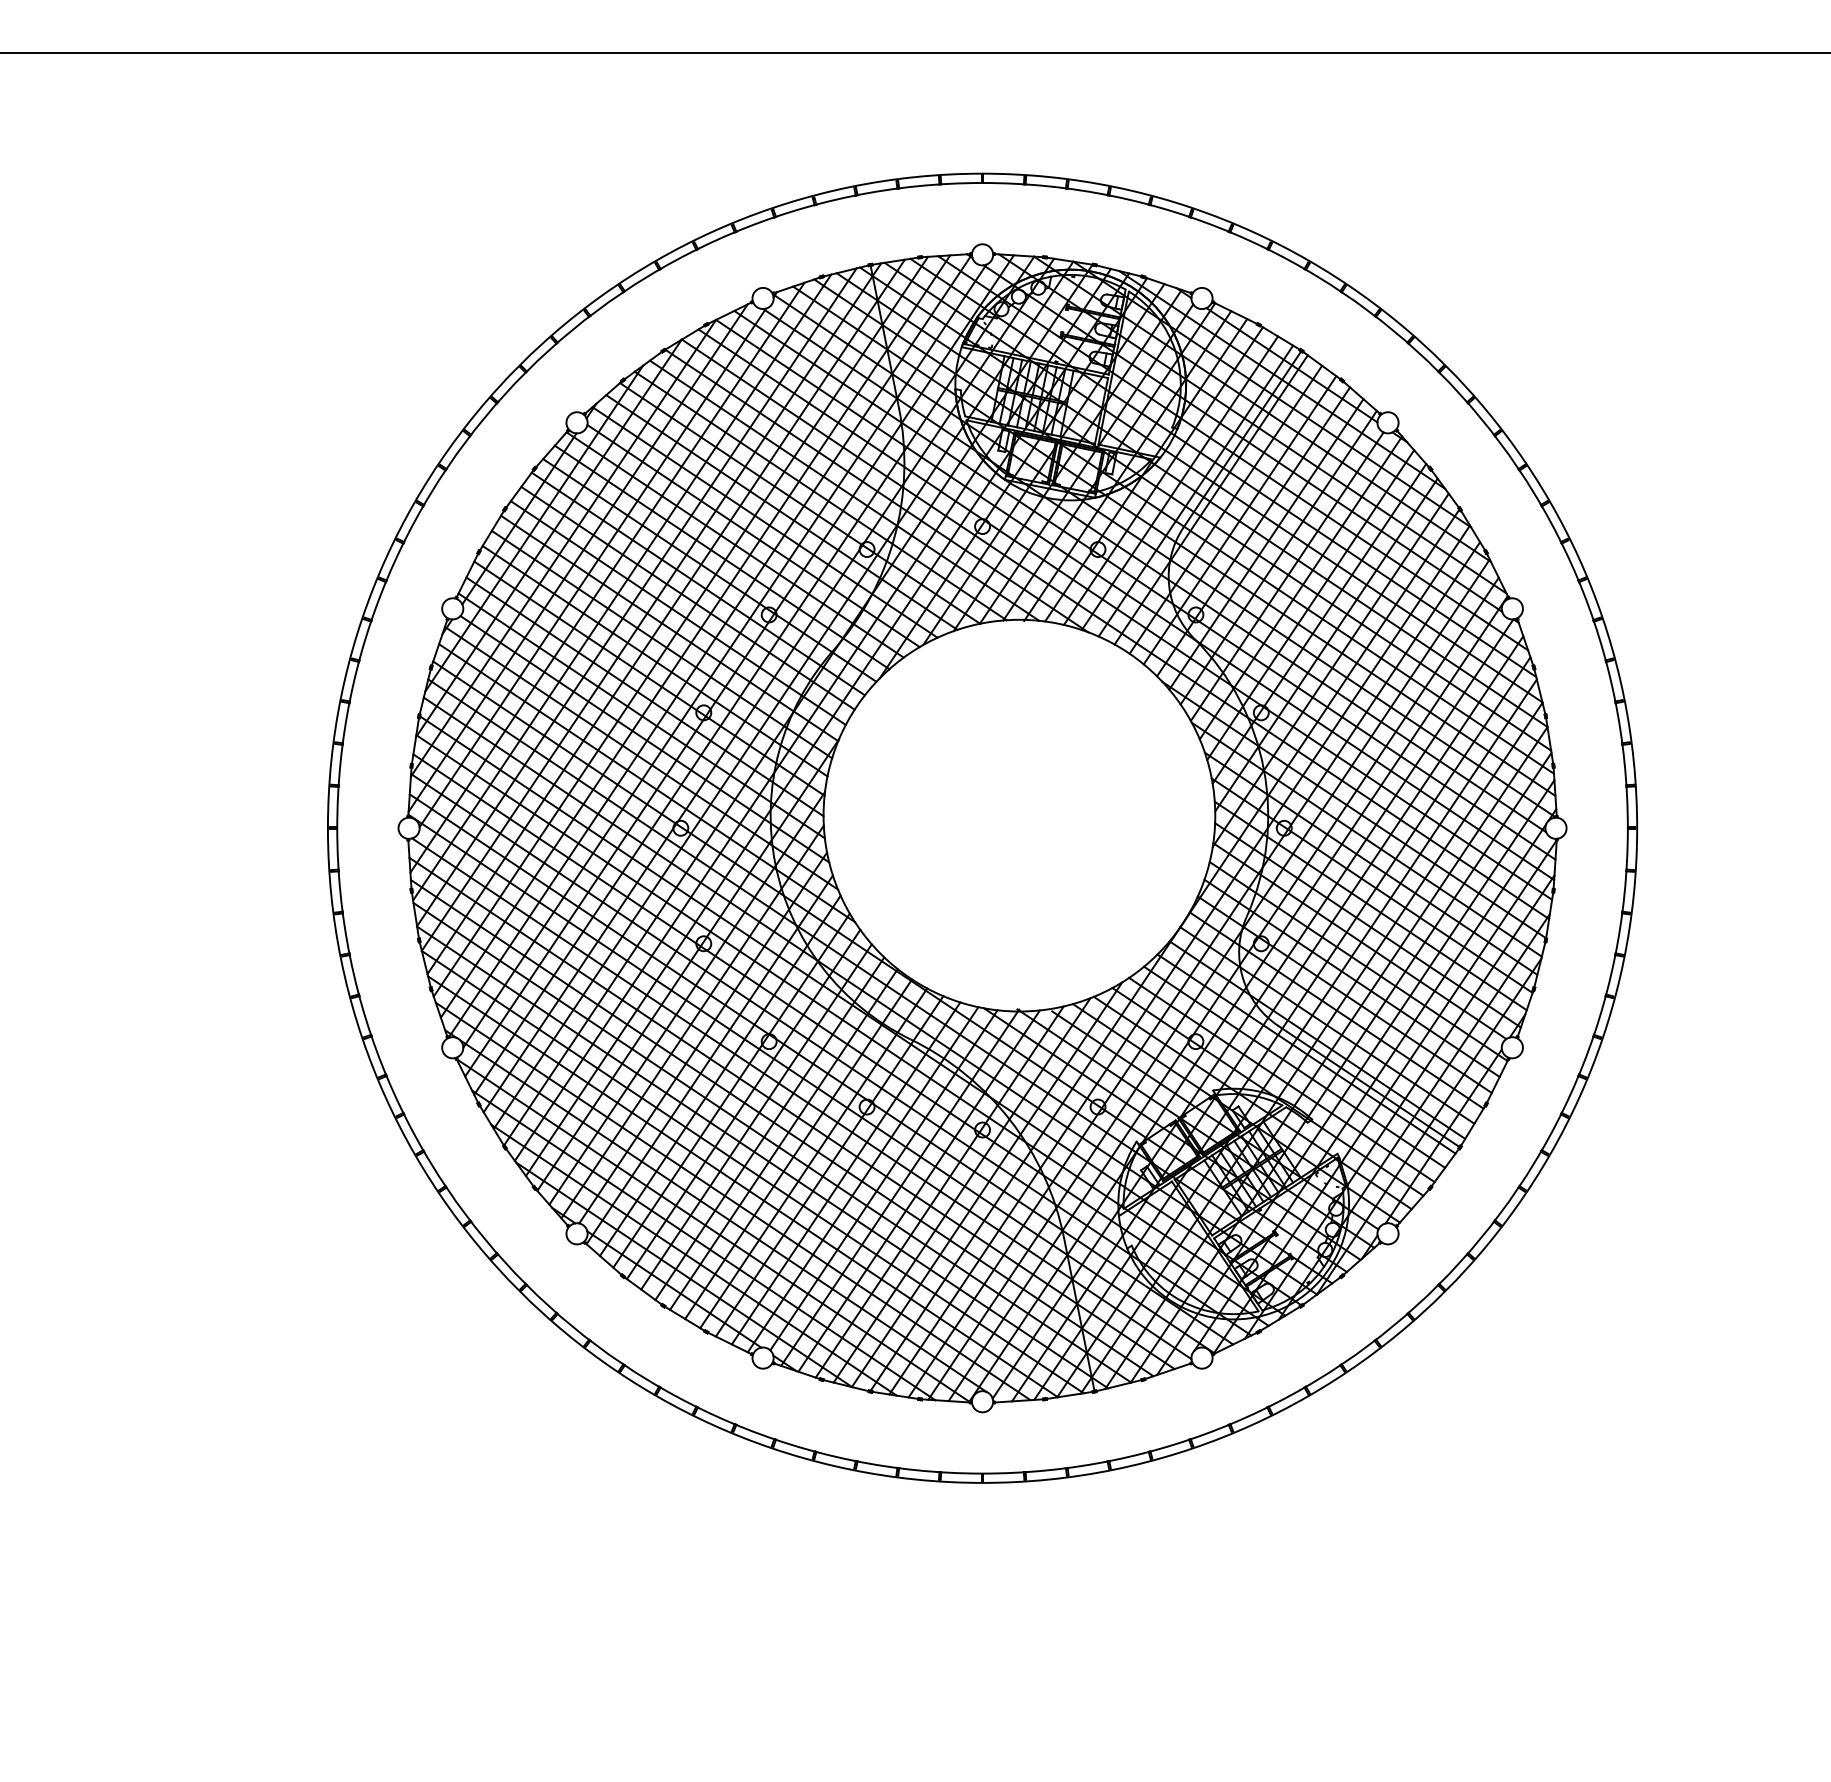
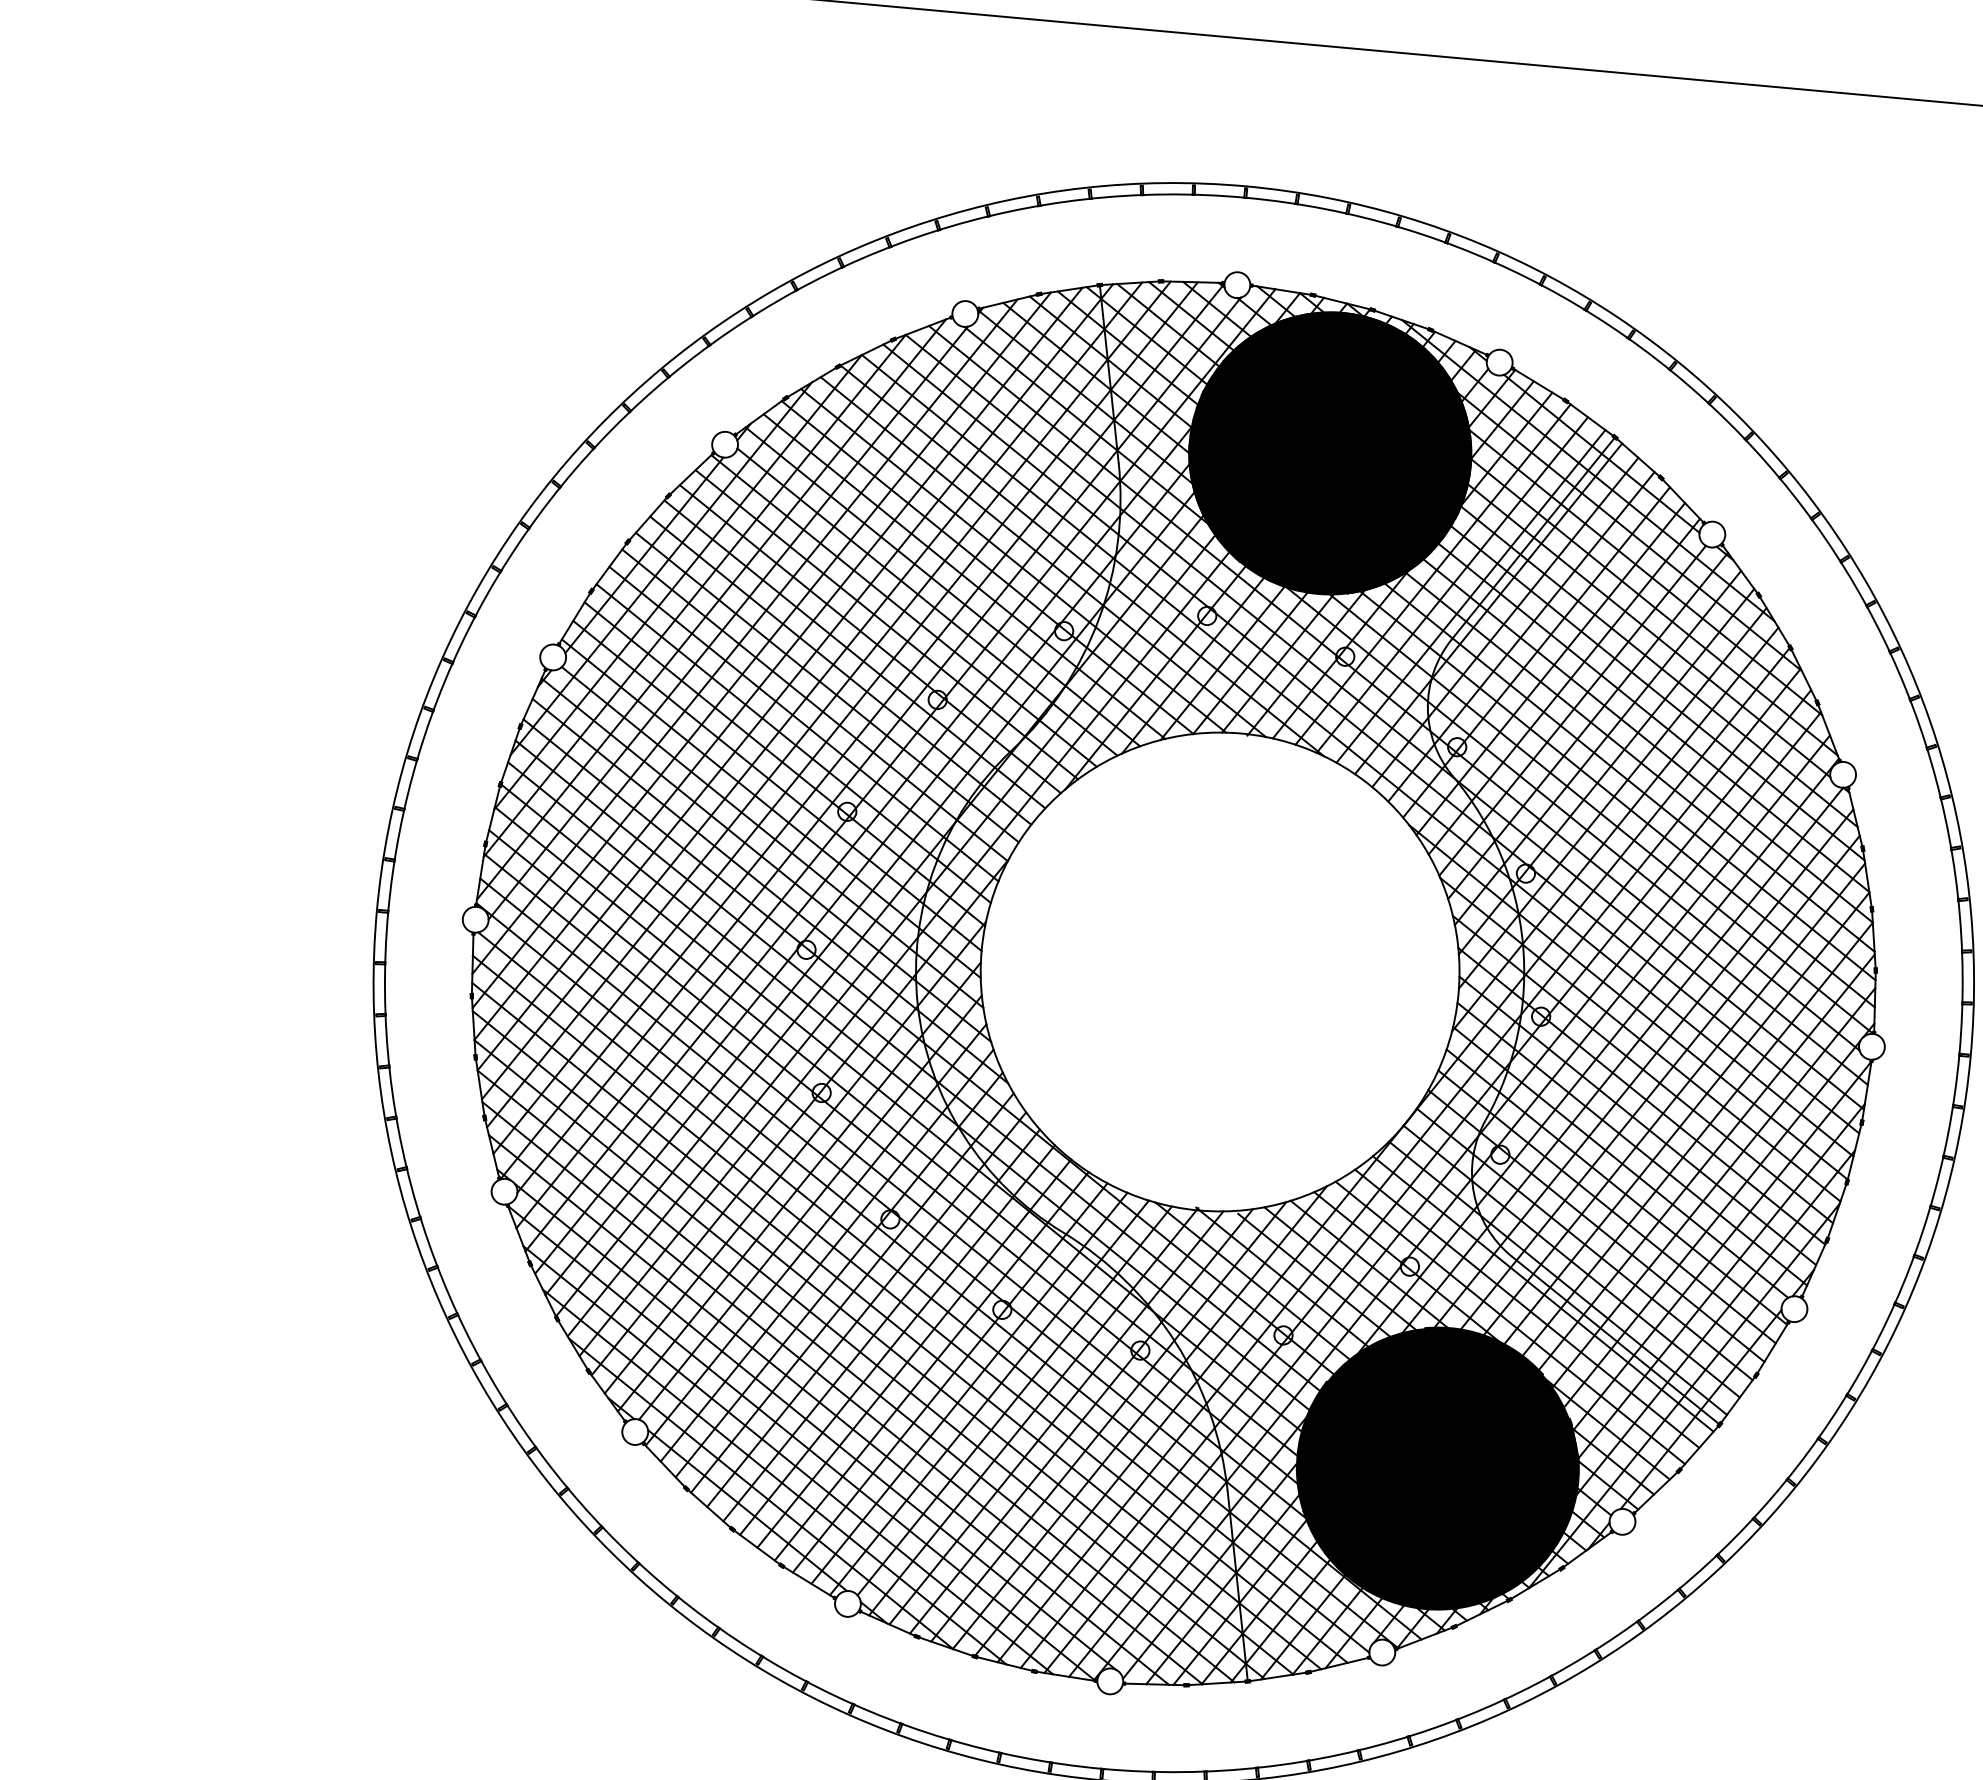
fill: (1070, 384) -> (1330, 452), added
fill: (1233, 1203) -> (1437, 1467), added

